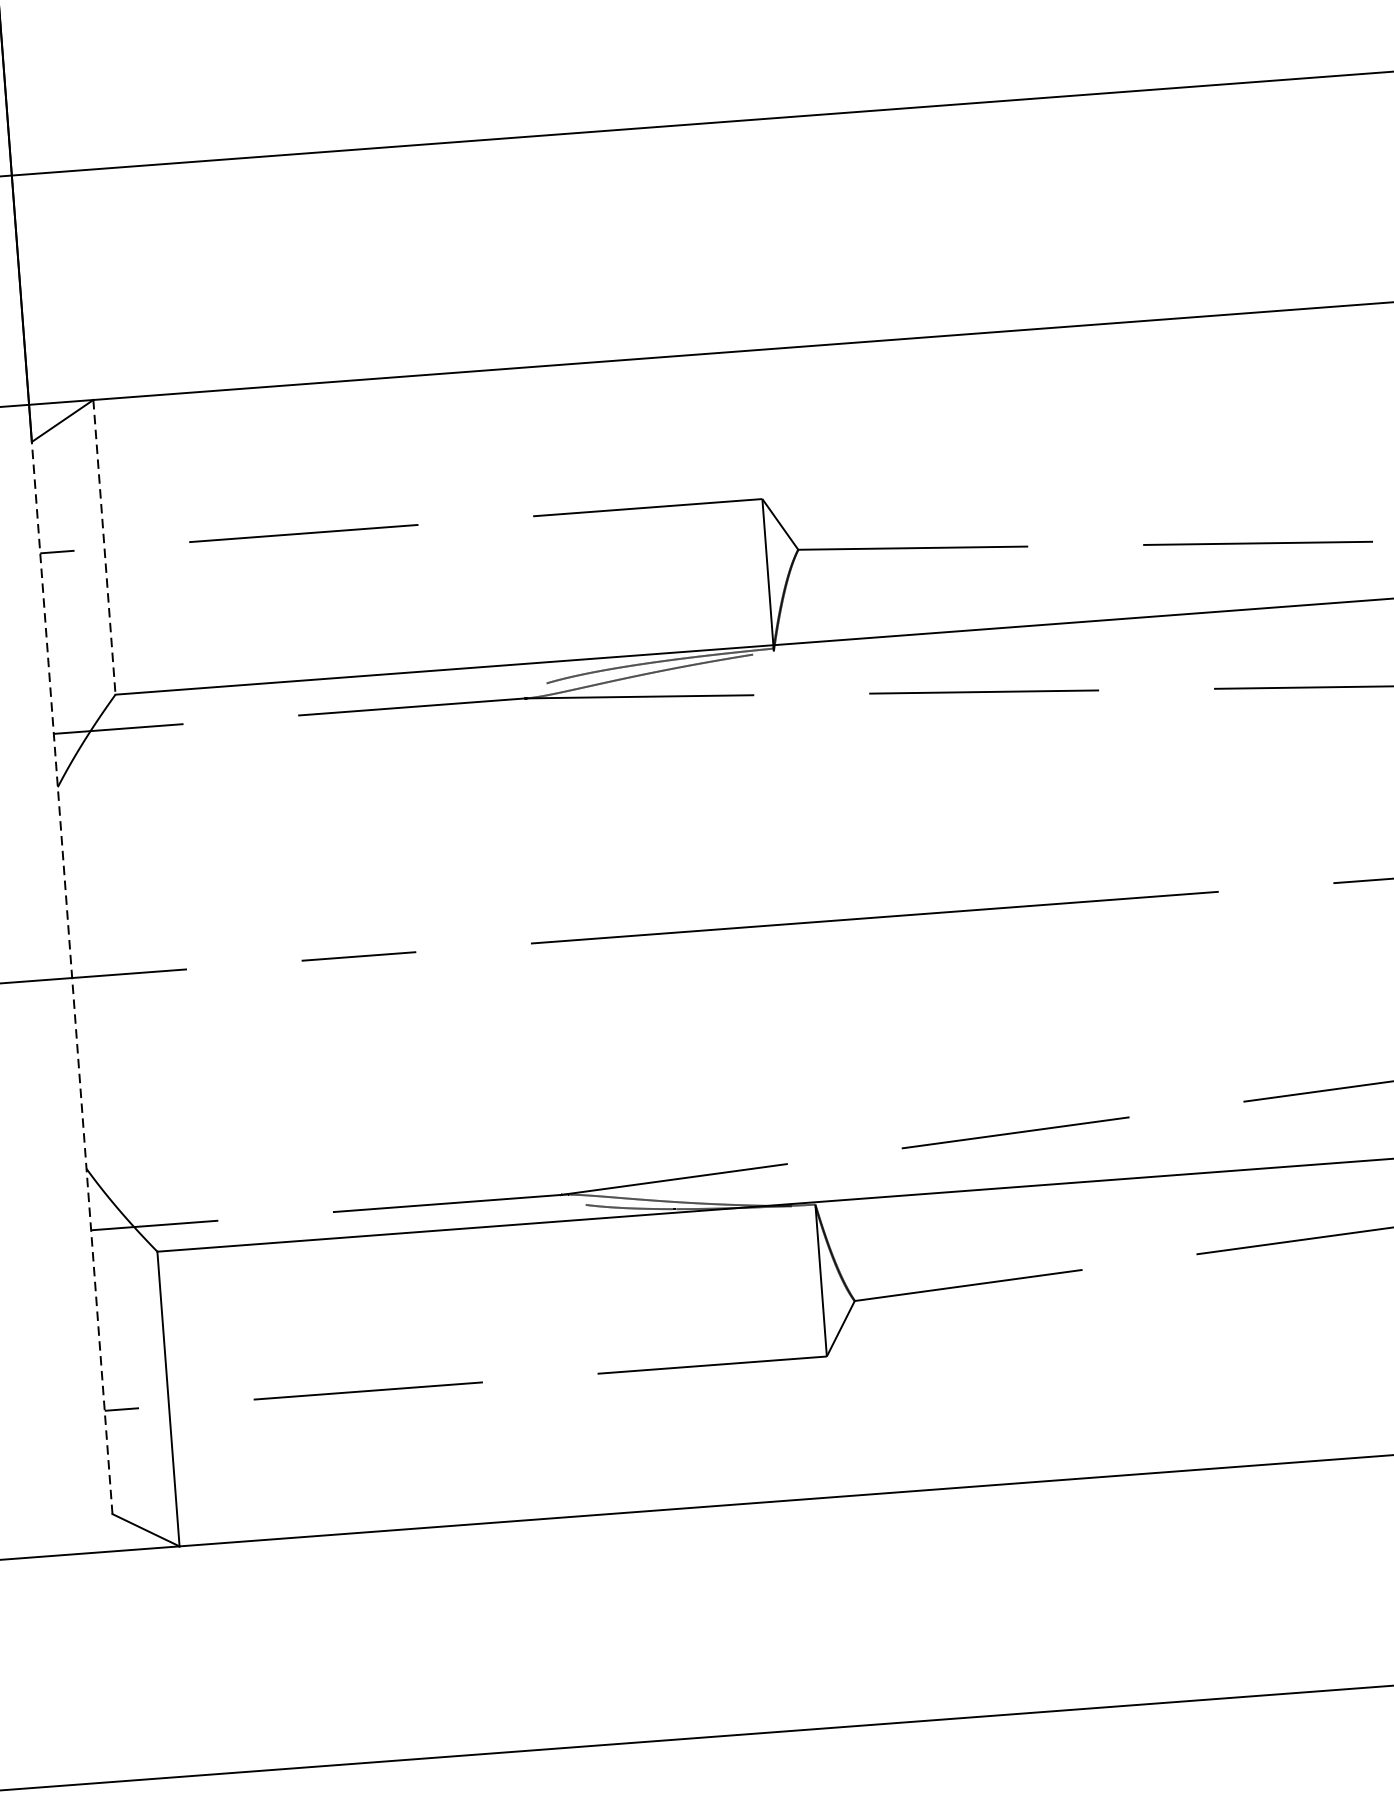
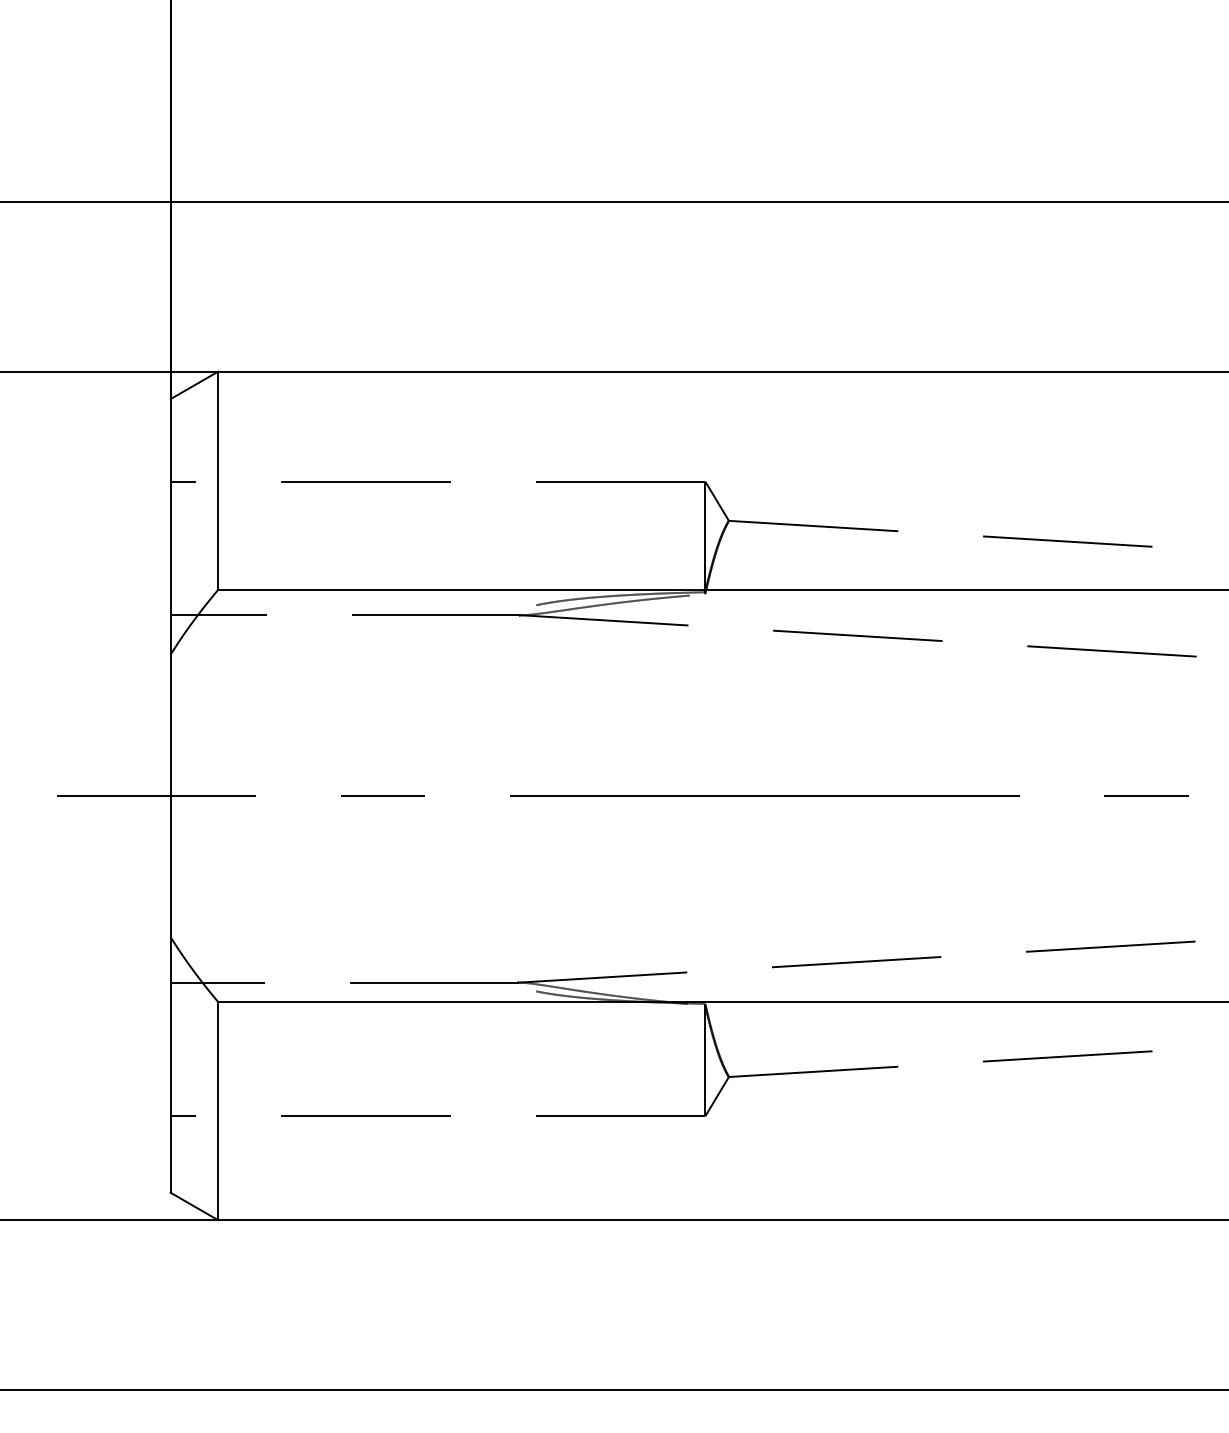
line: (104, 548) -> (218, 481), dashed -> solid
line: (71, 977) -> (170, 795), dashed -> solid

